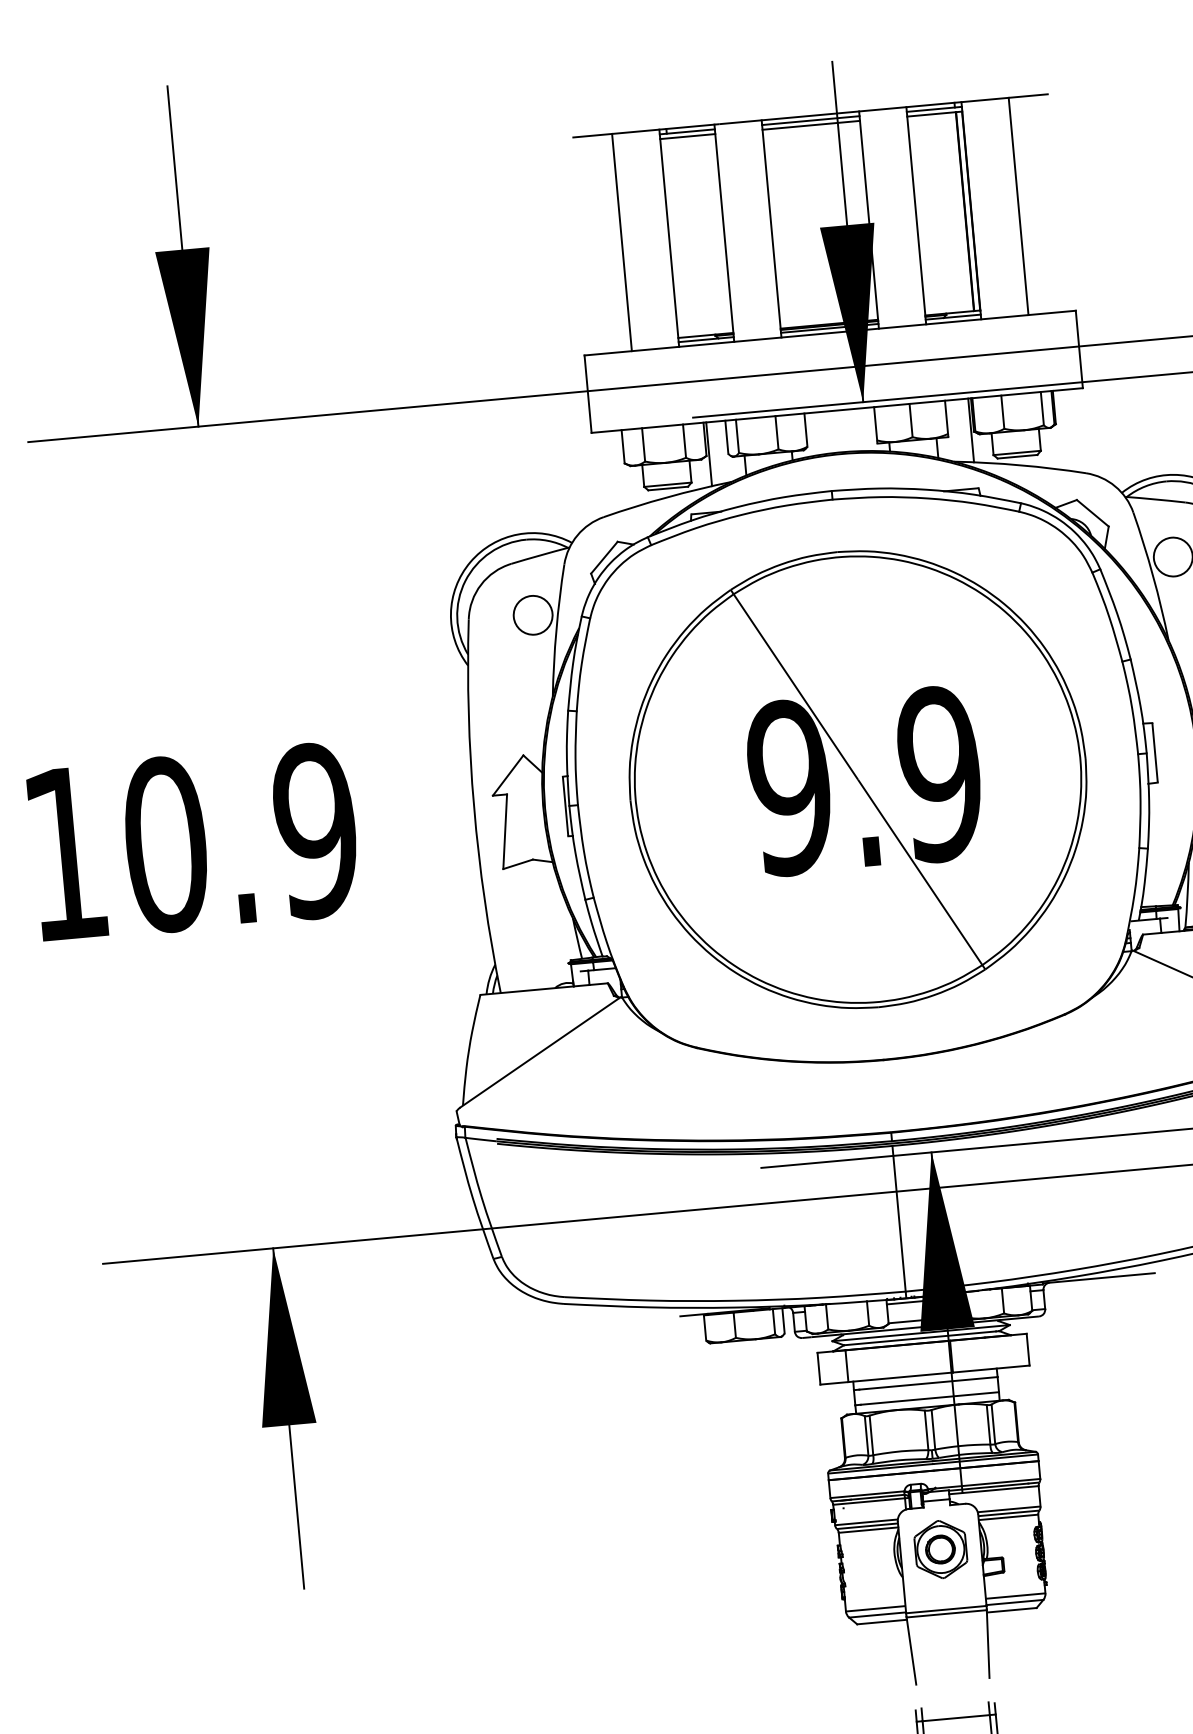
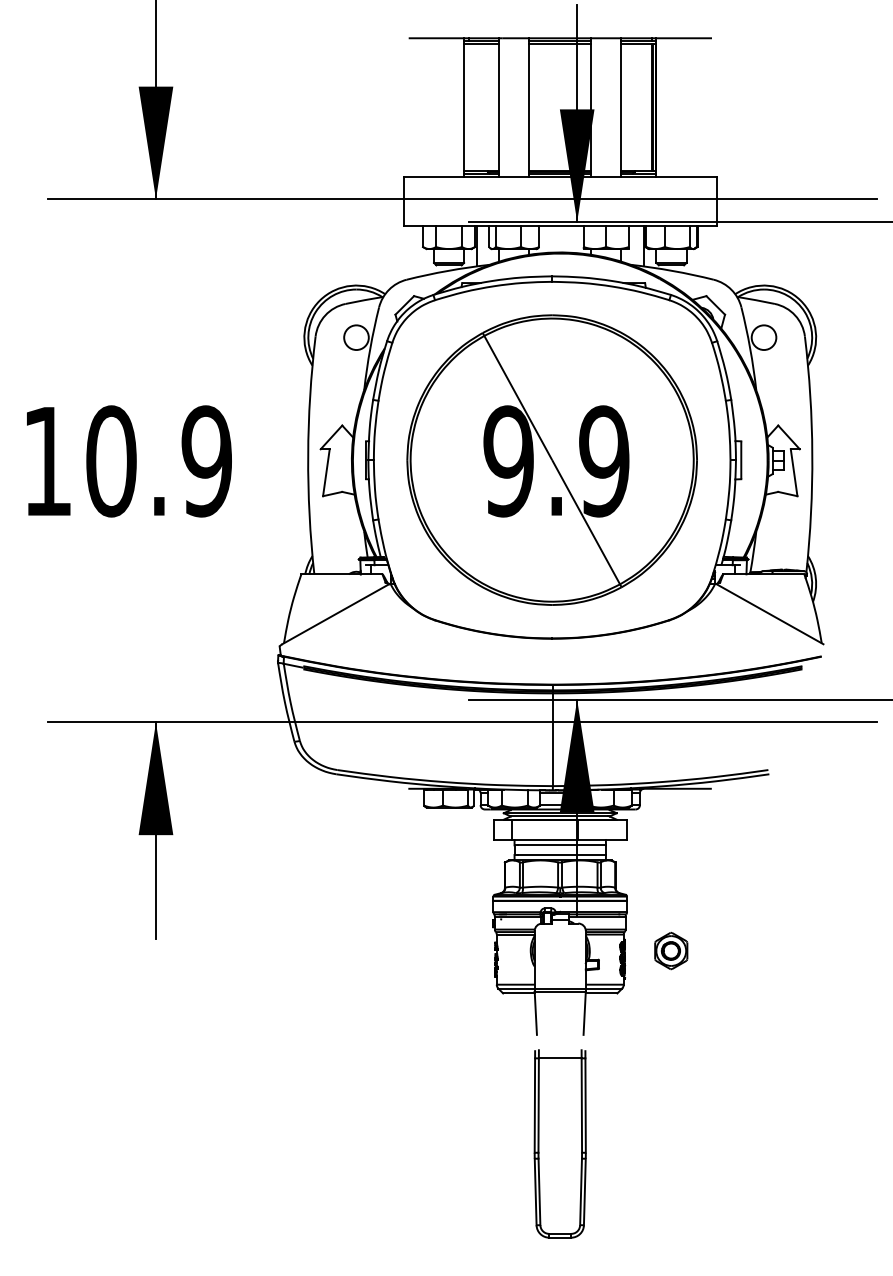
line: (1018, 206) -> (686, 107), removed
line: (622, 242) -> (434, 107), removed
part: (941, 1548) -> (671, 950), moved

